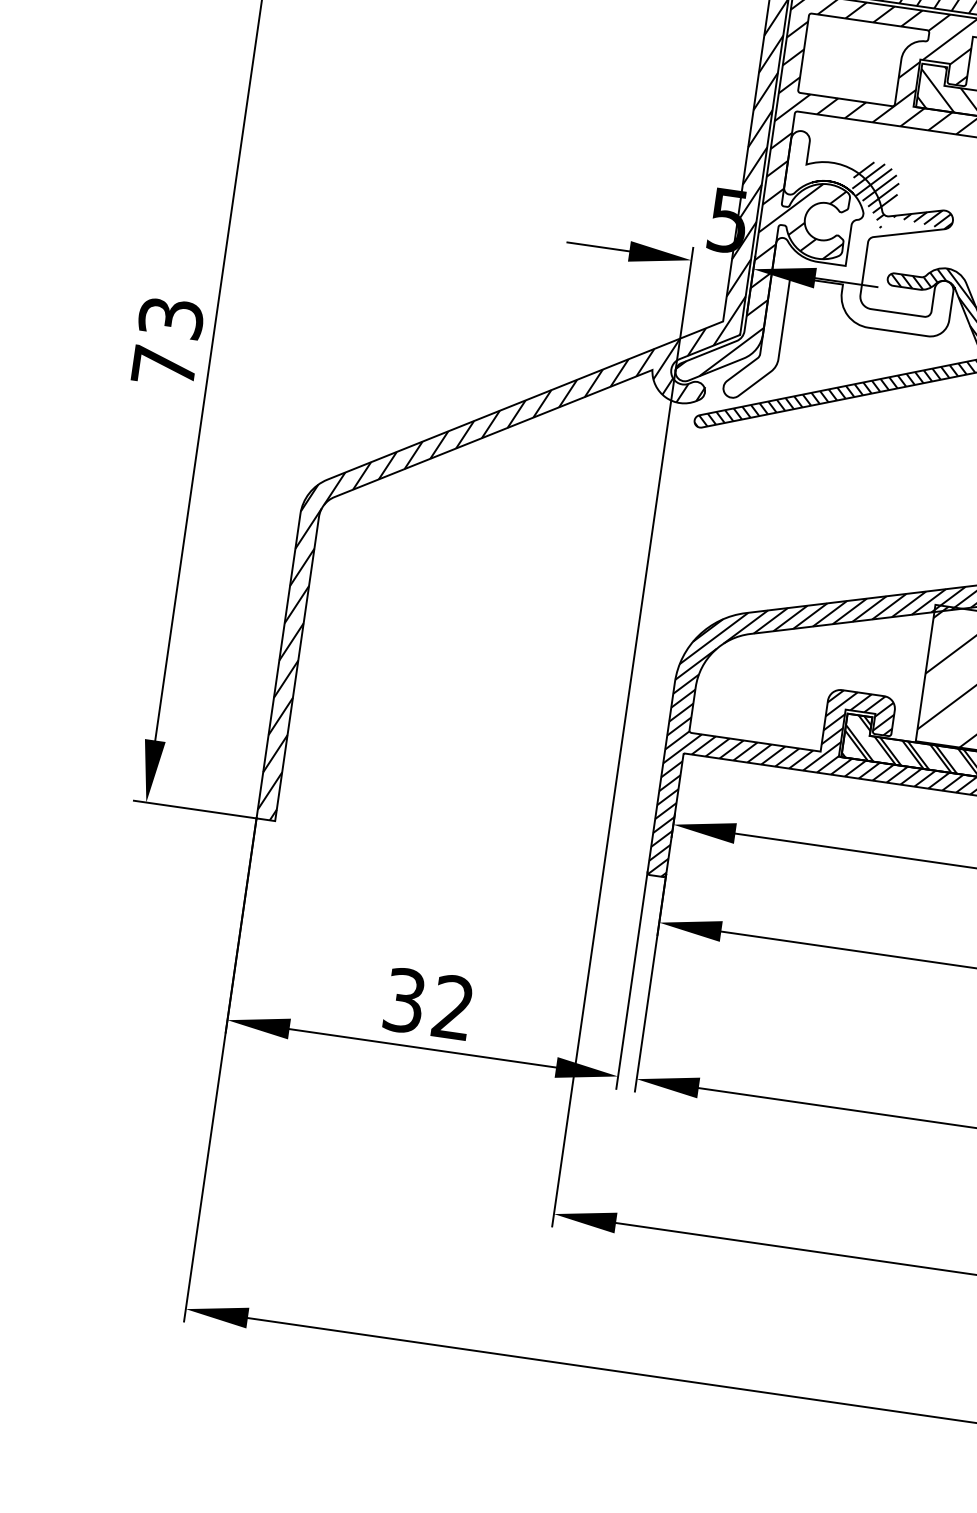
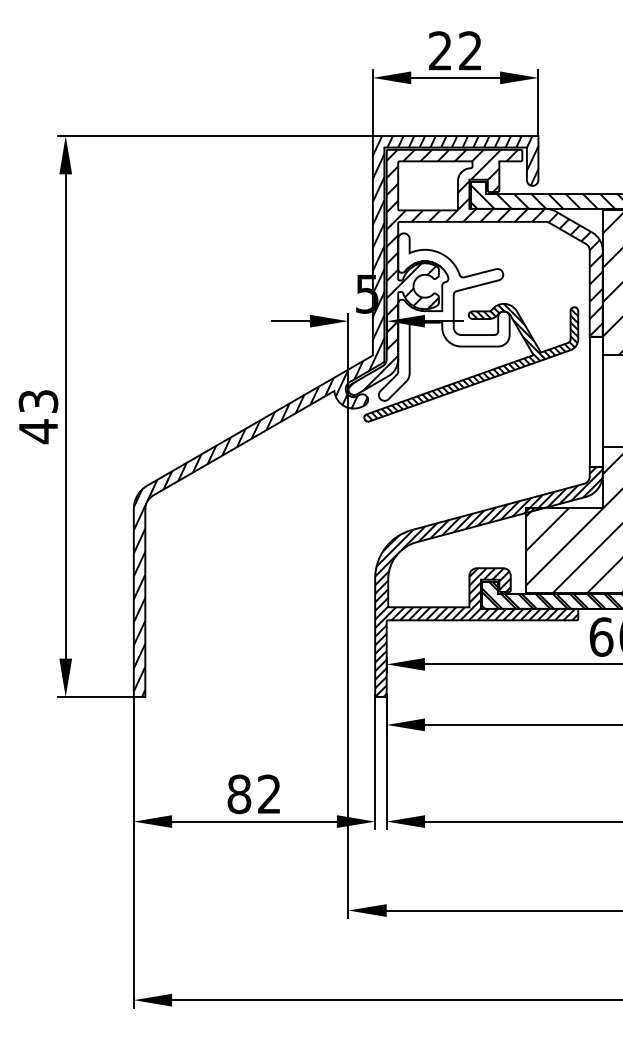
hatch: (903, 198) -> (471, 265), removed
text: (164, 366) -> (38, 431), 73 -> 43
text: (404, 1000) -> (239, 794), 32 -> 82

